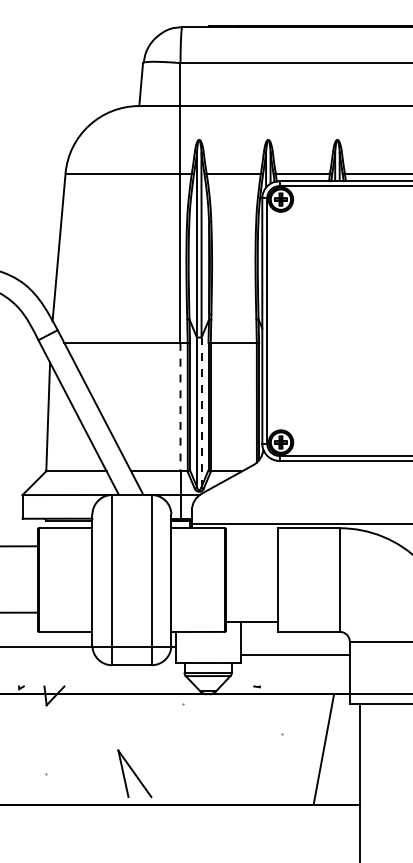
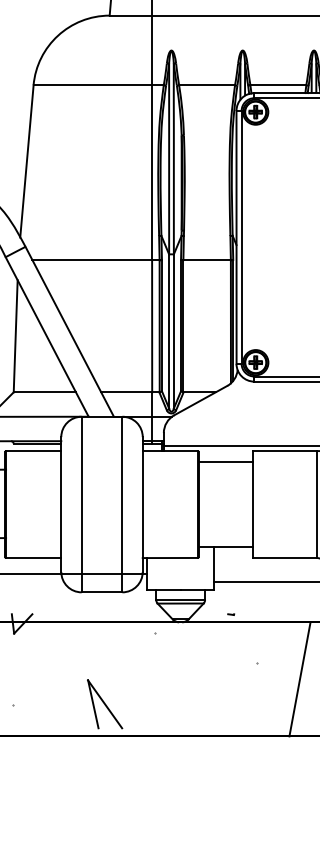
line: (180, 407) -> (152, 326), dashed -> solid
line: (201, 412) -> (173, 331), dashed -> solid
line: (251, 538) -> (225, 461), added

